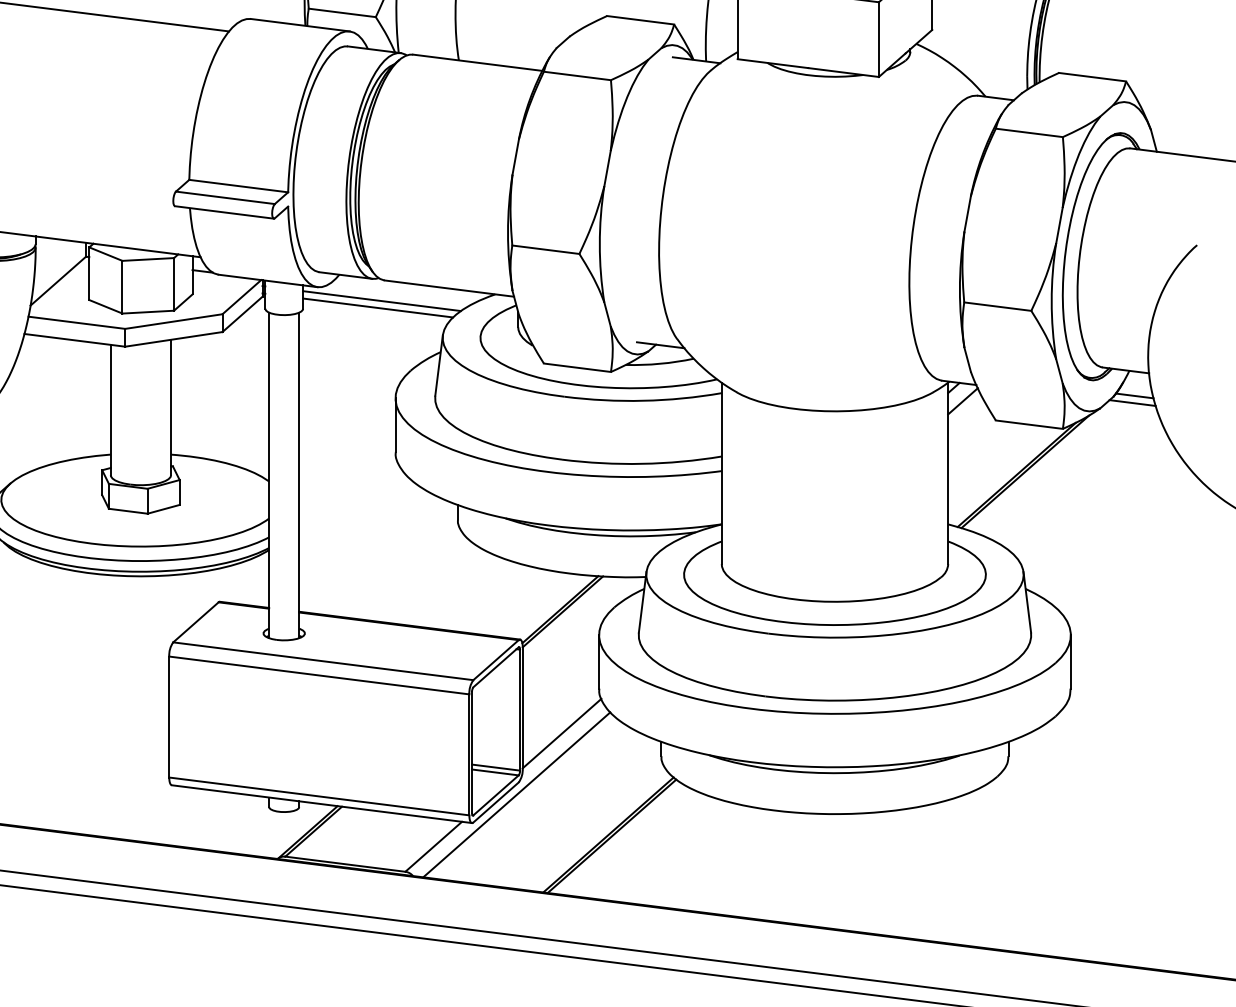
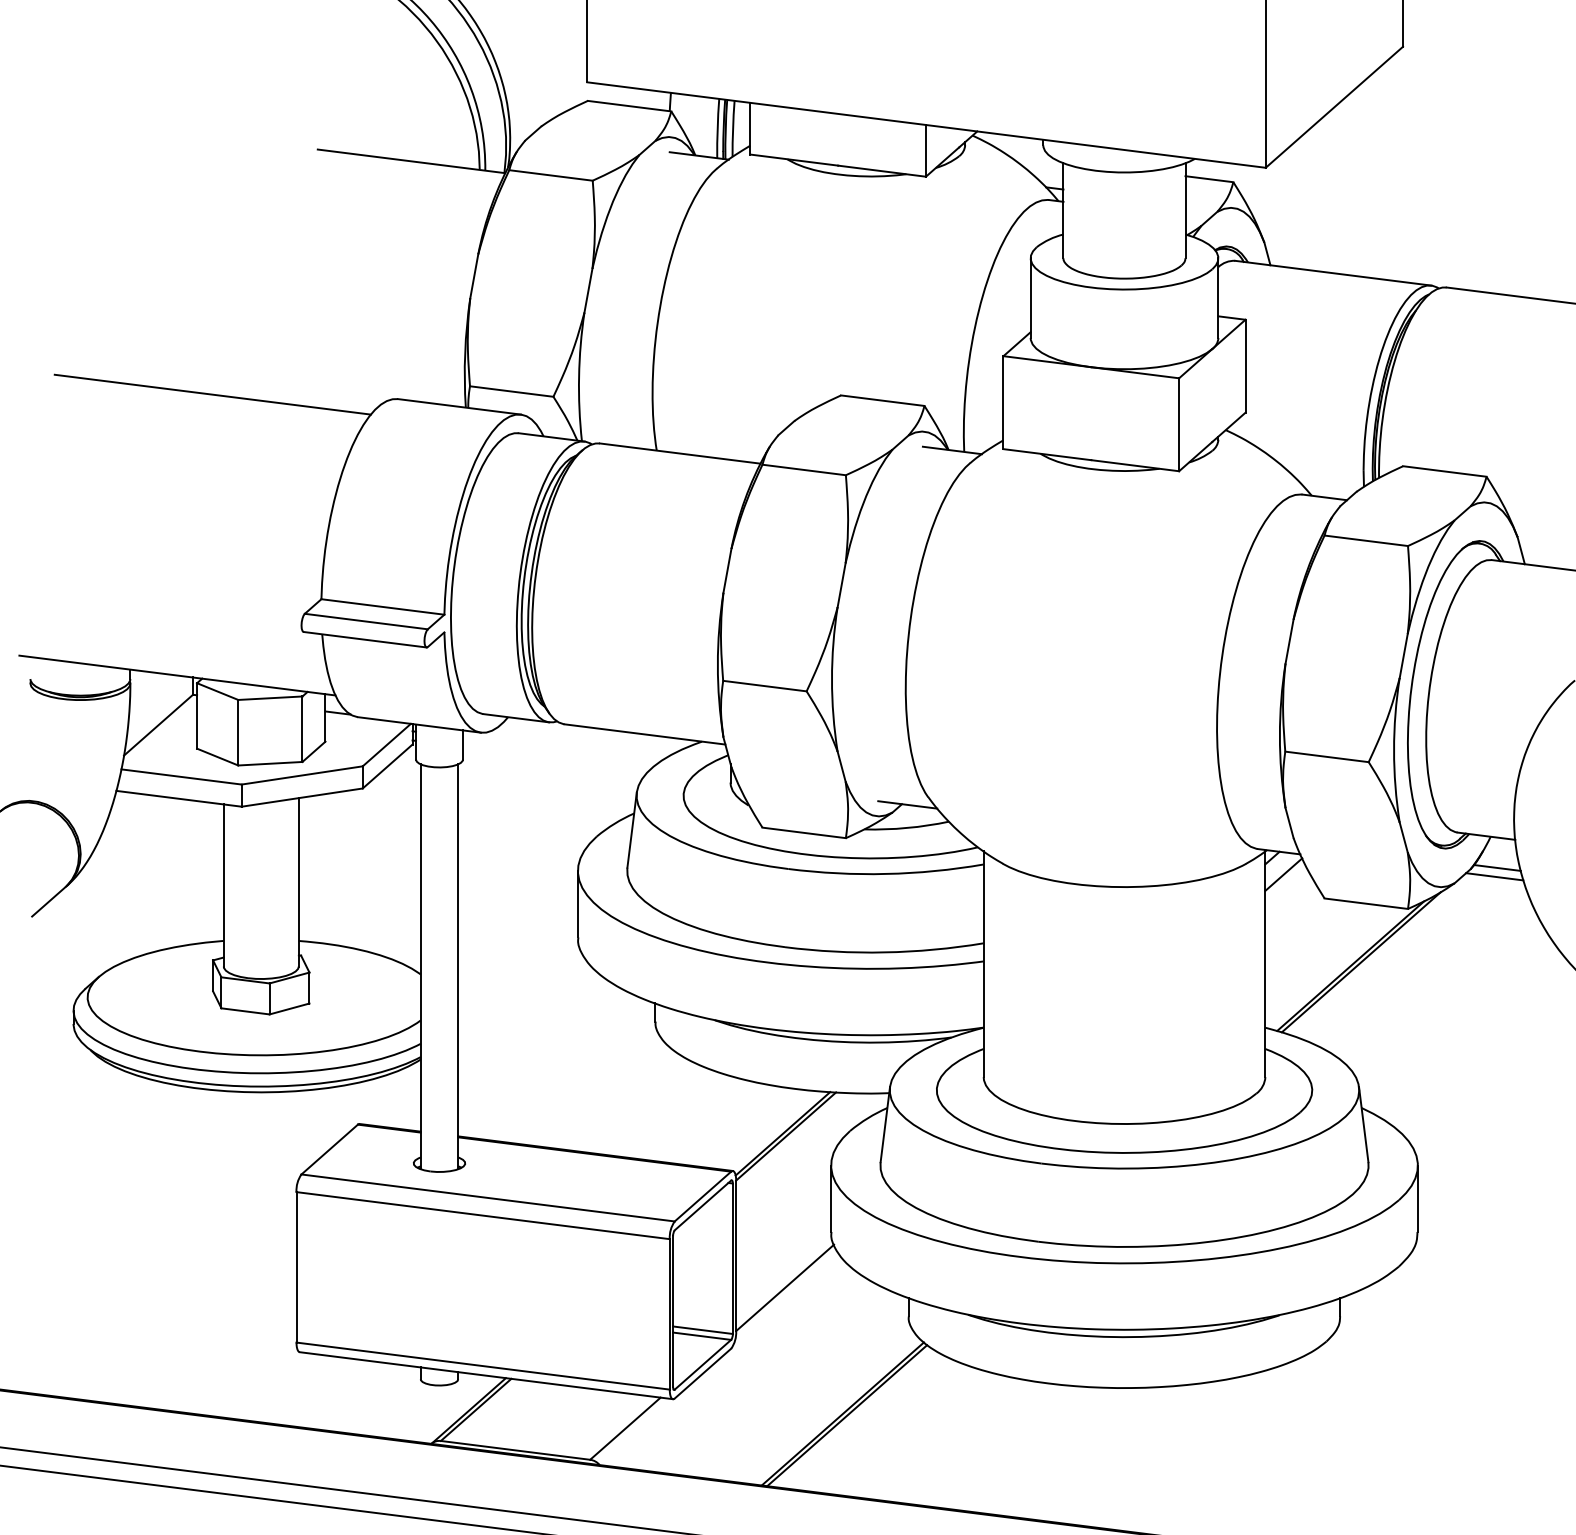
line: (381, 300) -> (560, 749), removed
line: (377, 307) -> (555, 758), removed
line: (516, 794) -> (728, 1363), removed

